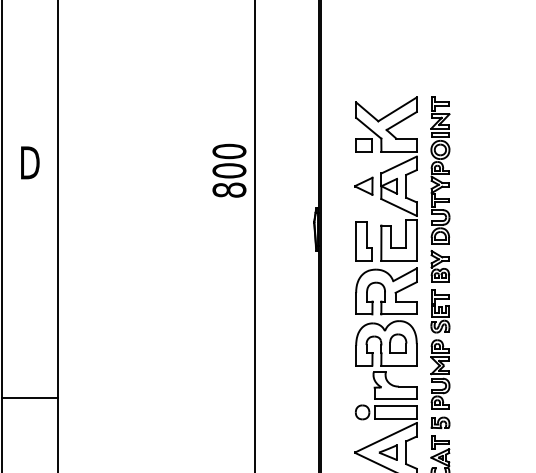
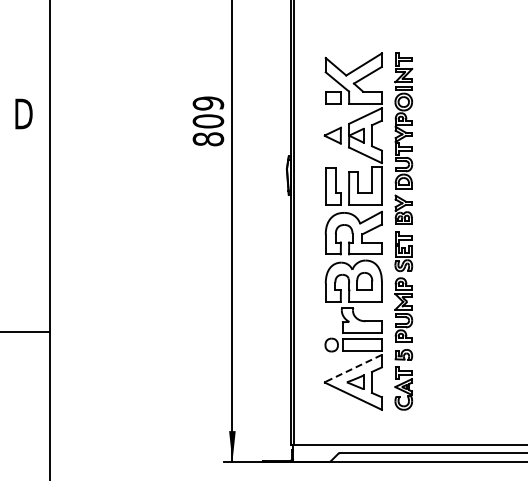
text: (229, 151) -> (208, 103), 800 -> 809
line: (386, 437) -> (353, 368), solid -> dashed

